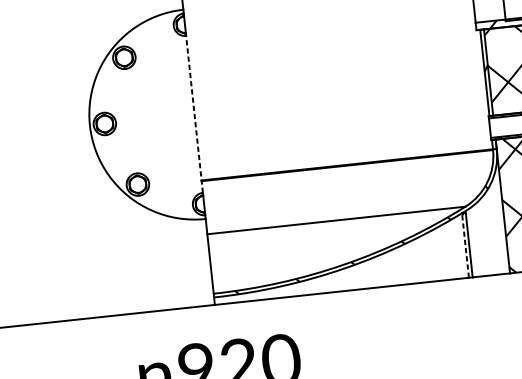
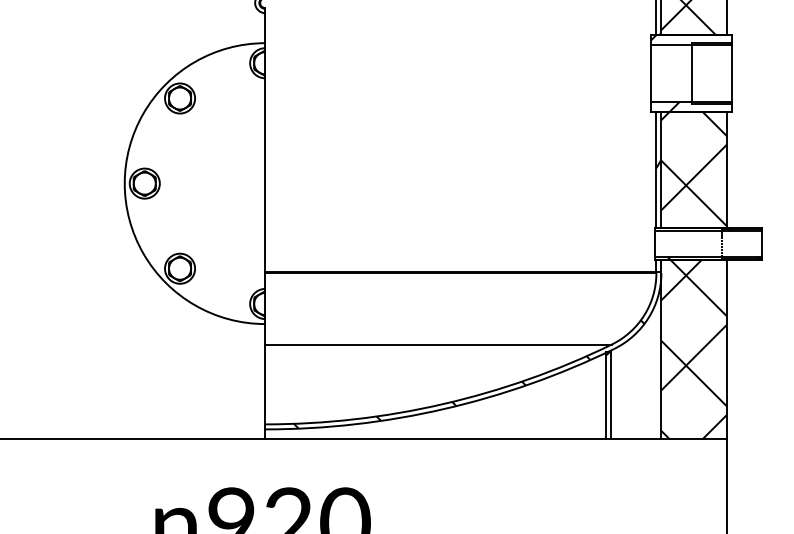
line: (194, 114) -> (265, 183), dashed -> solid
line: (465, 245) -> (606, 395), dashed -> solid

